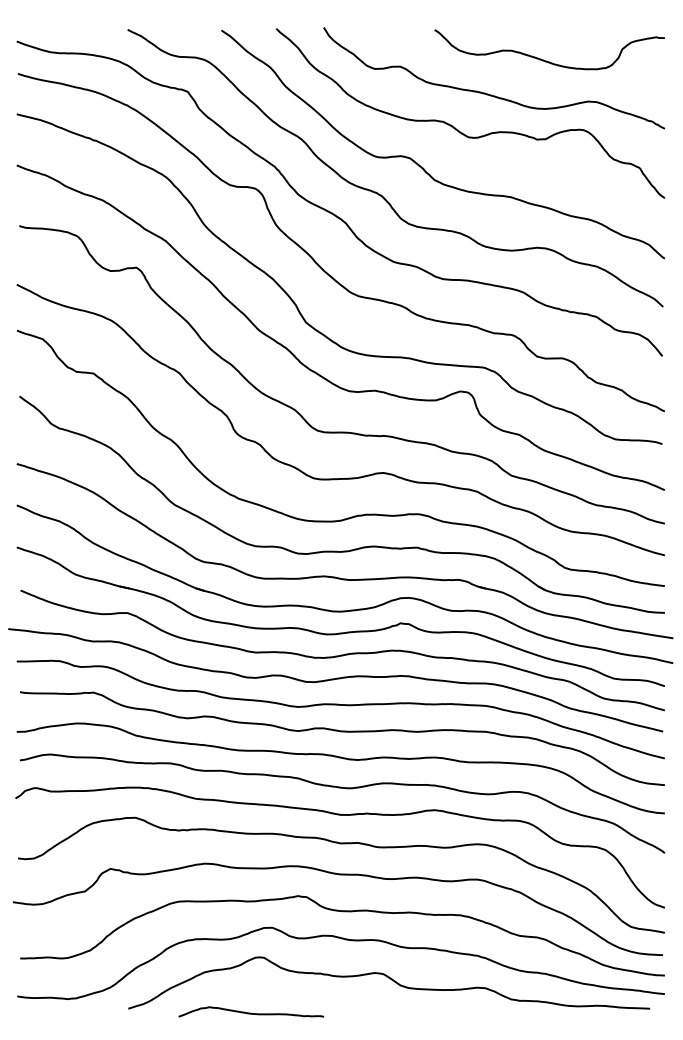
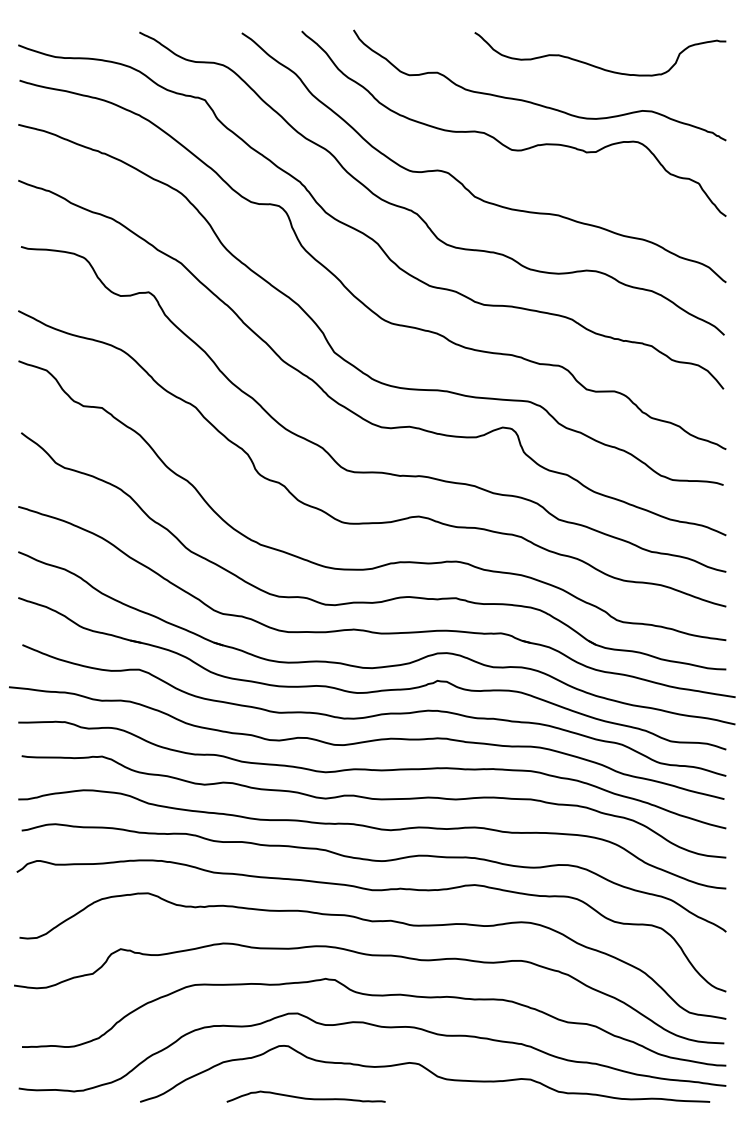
curve: (251, 1012) -> (306, 1097), moved

